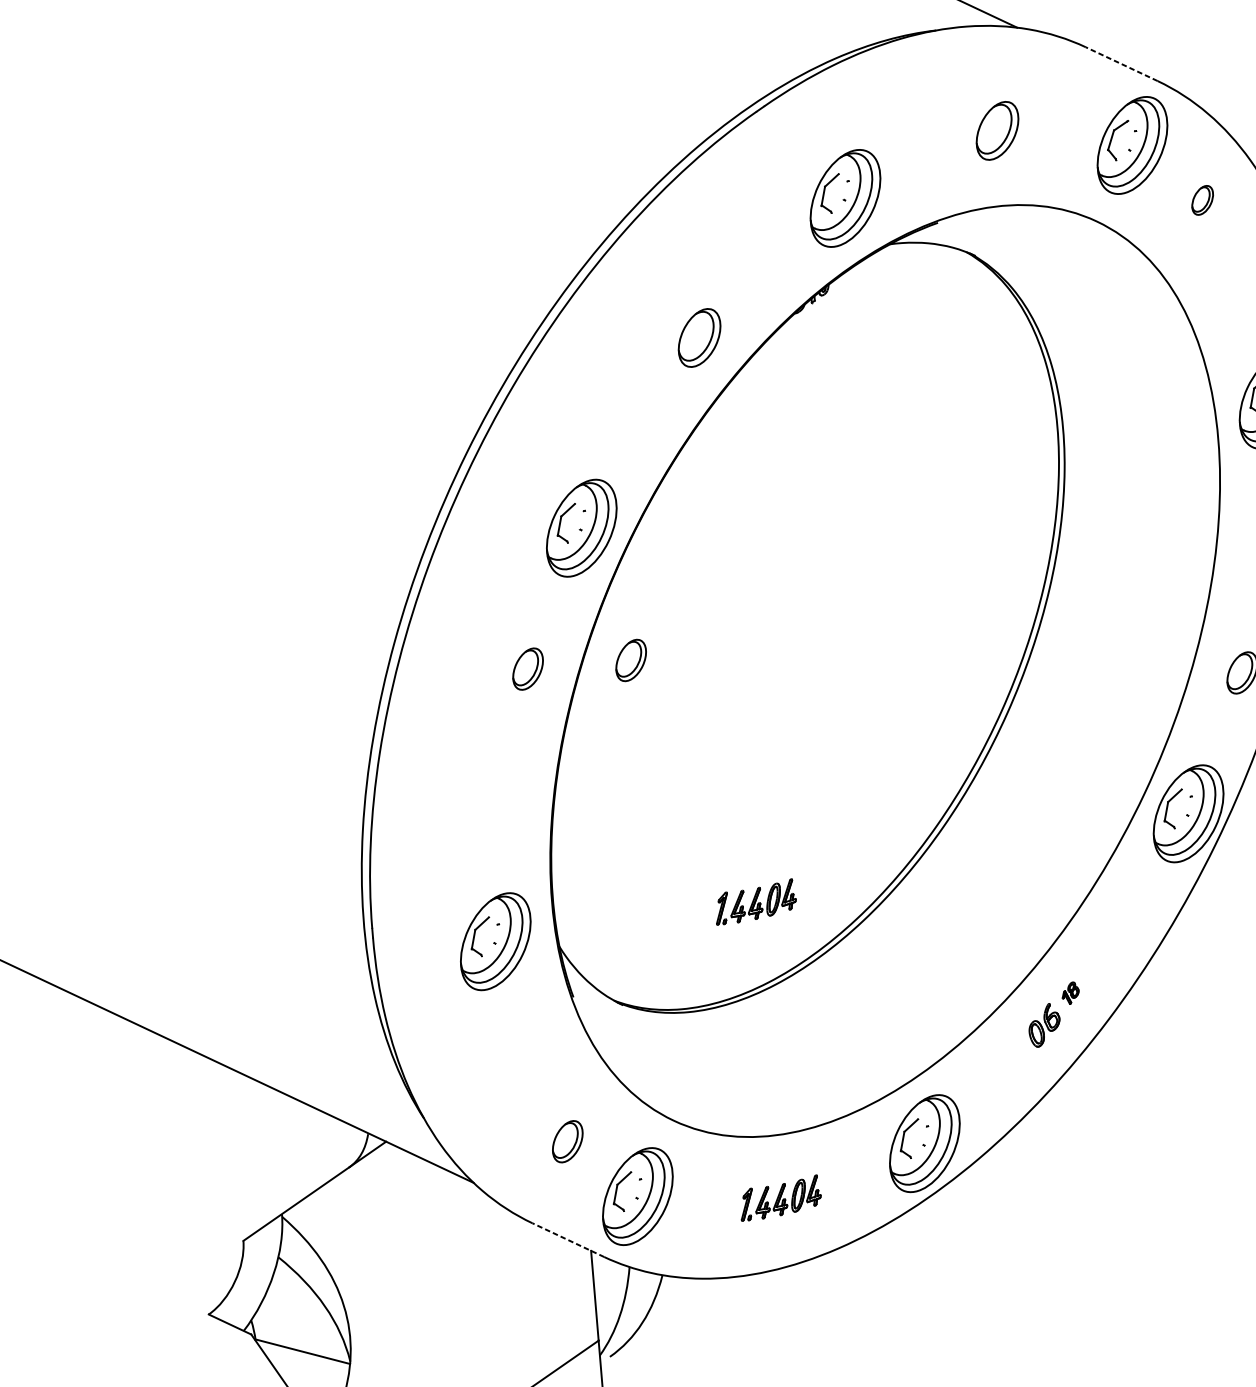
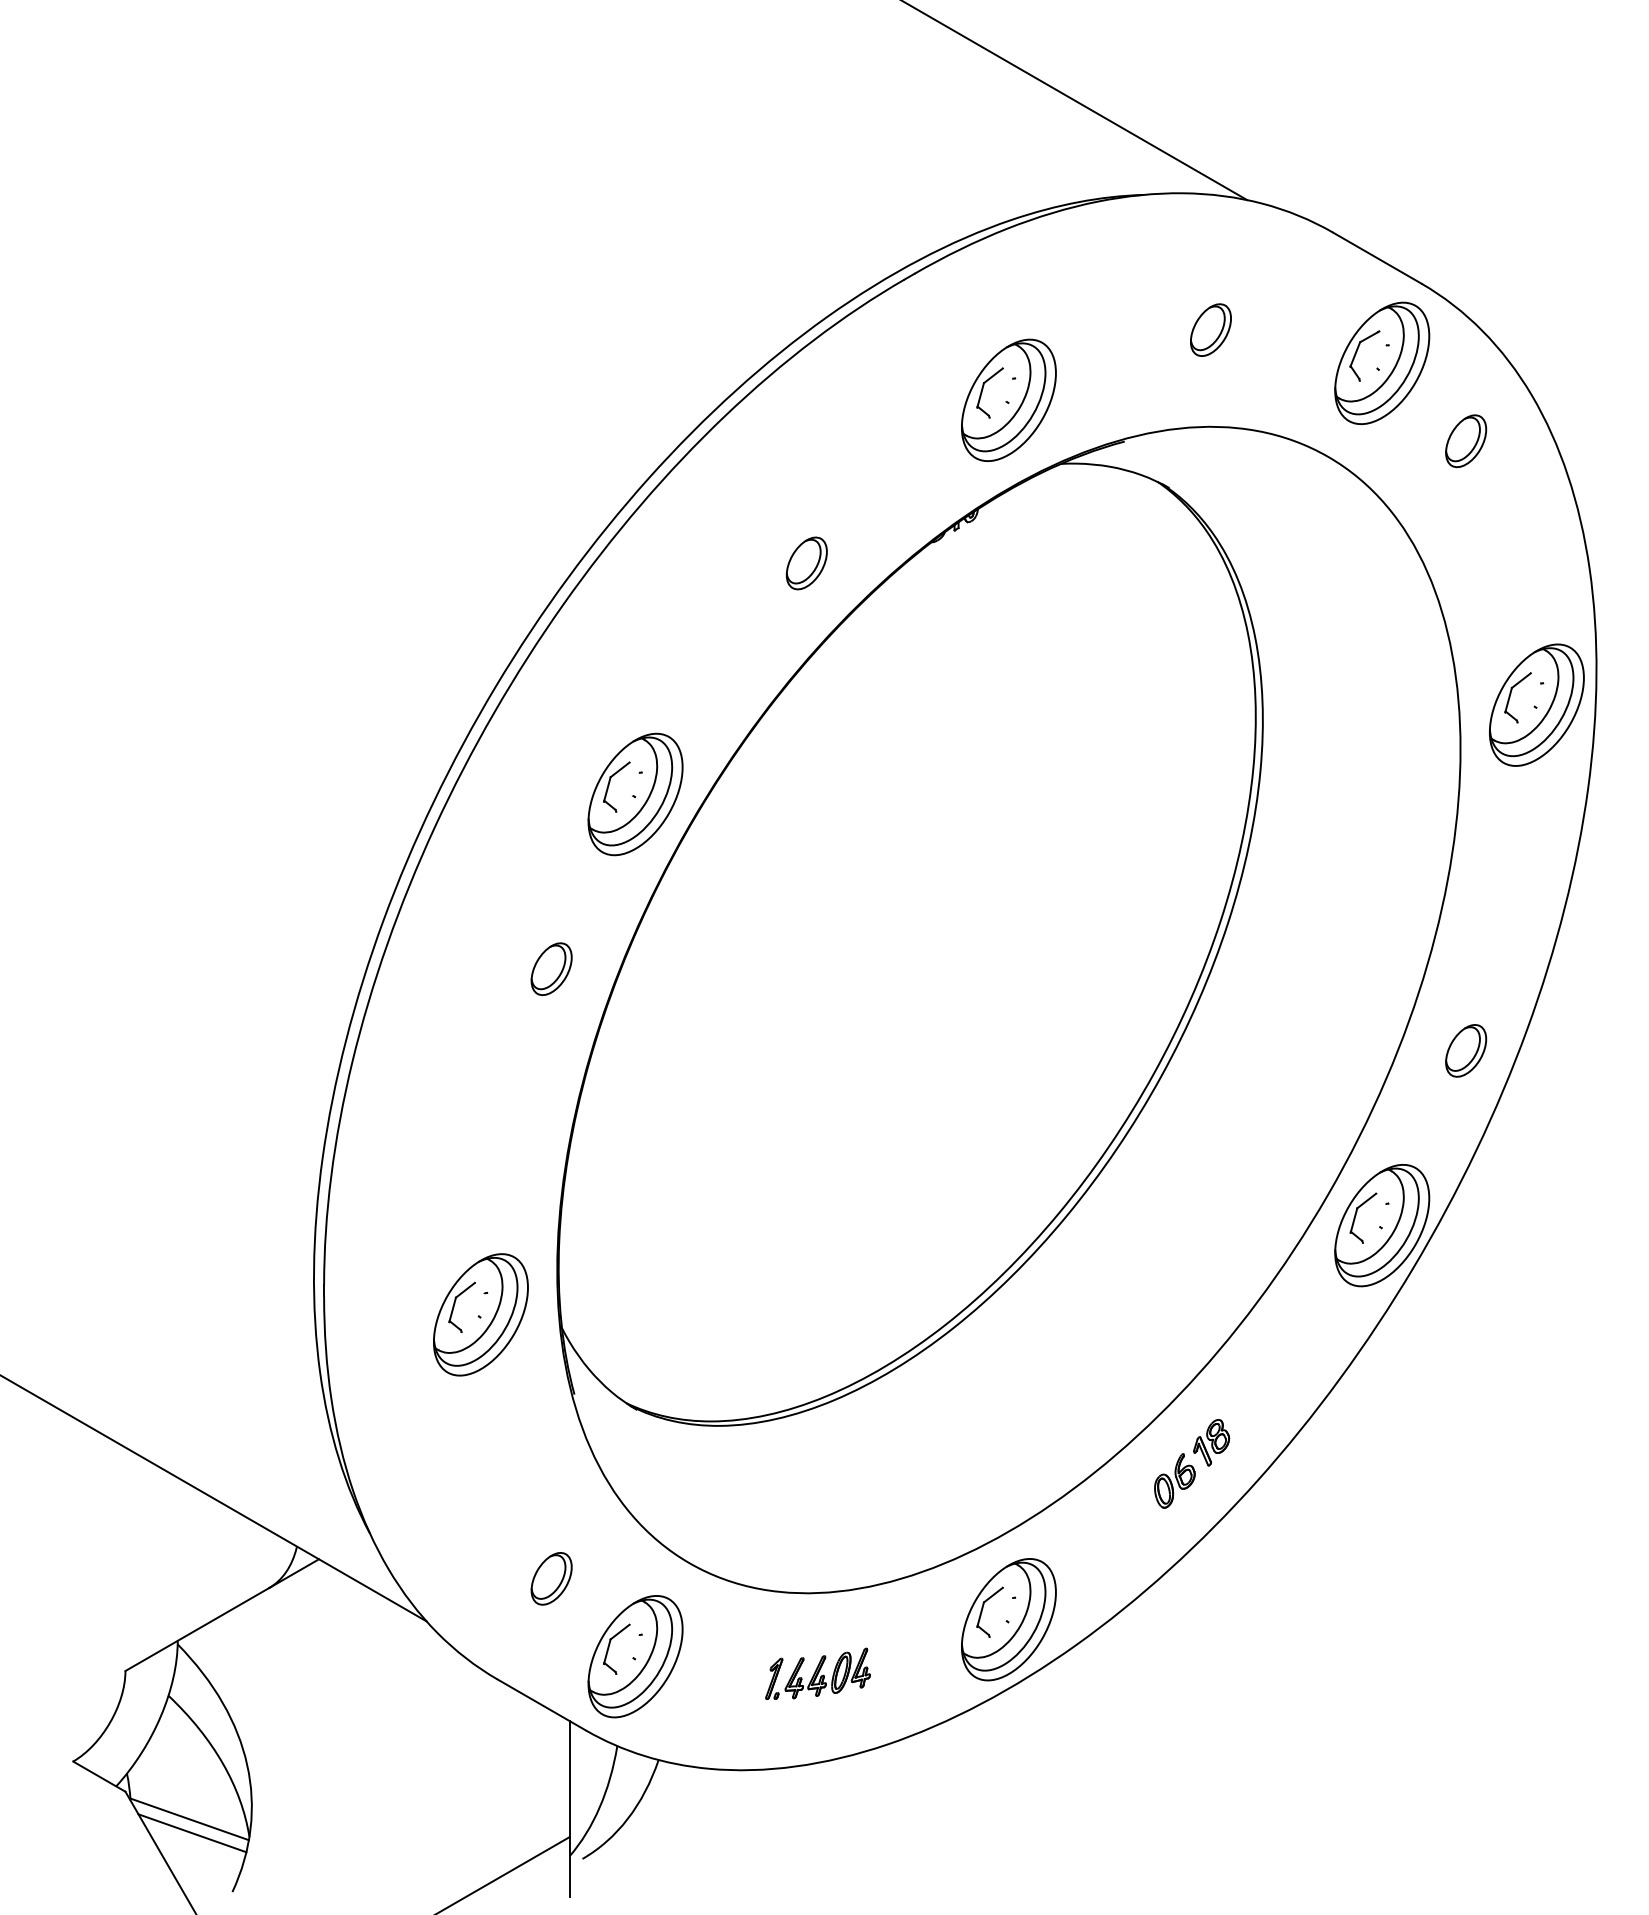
line: (1121, 63) -> (1376, 257), dashed -> solid
part: (997, 130) -> (1210, 329), size x0.71
part: (1202, 200) -> (1466, 441), size x1.43
part: (699, 338) -> (806, 563), size x0.71
part: (631, 660) -> (684, 969), removed
part: (755, 901) -> (817, 1291), removed
part: (1070, 993) -> (1211, 1442), size x1.67
line: (568, 1239) -> (541, 1704), dashed -> solid
line: (305, 1362) -> (192, 1833), added

